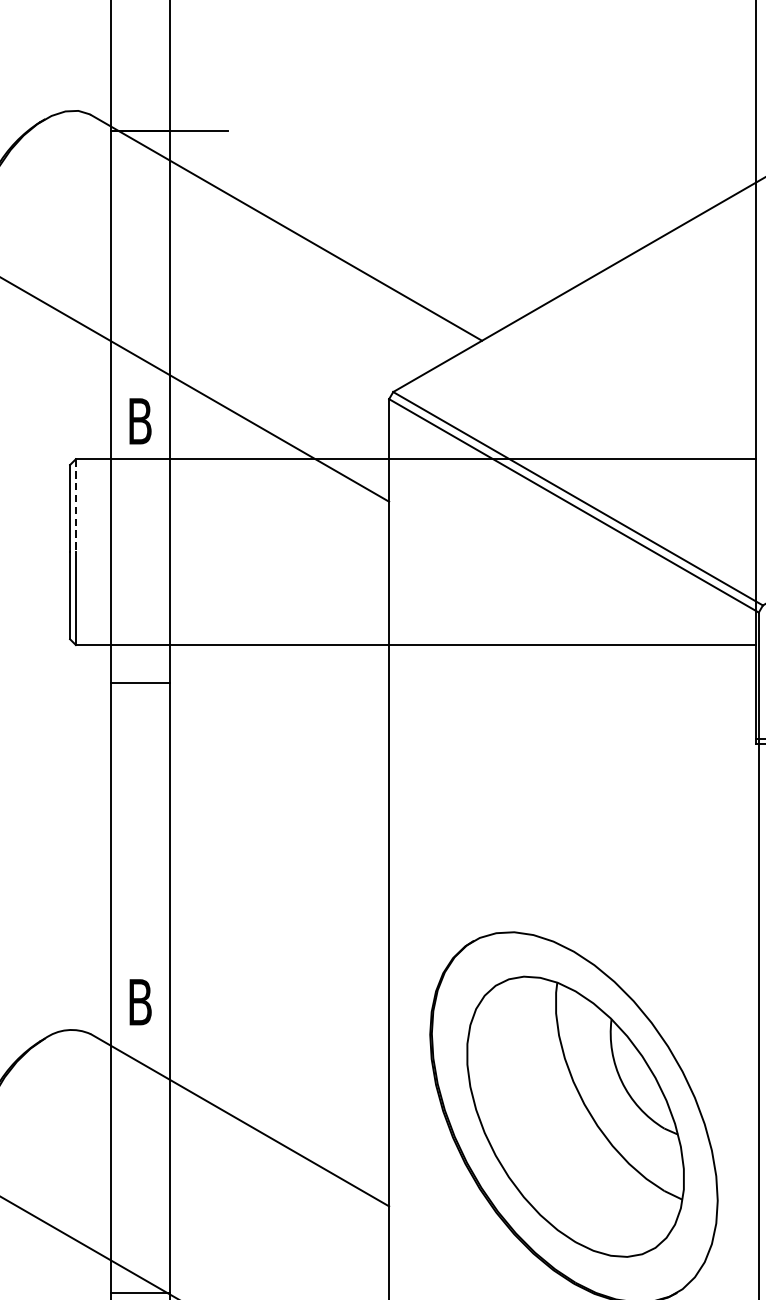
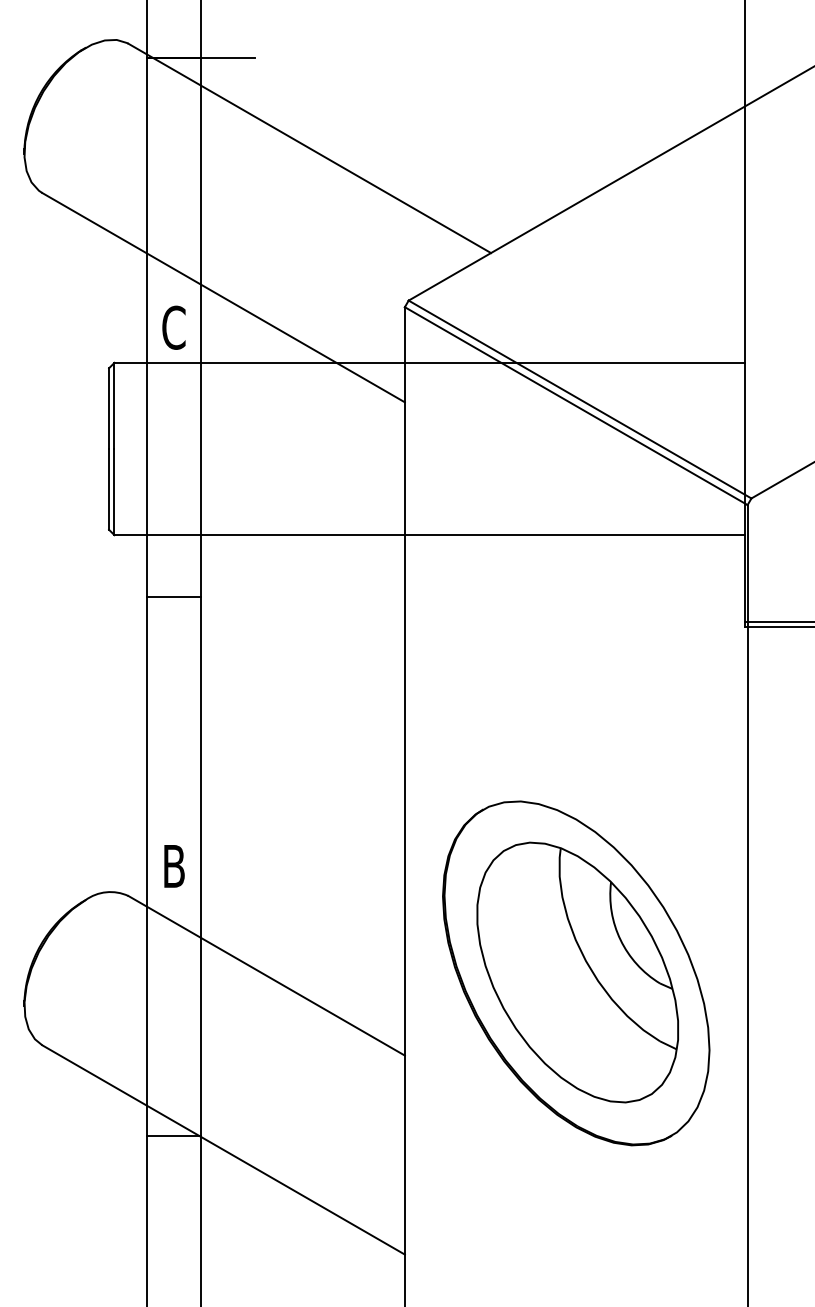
text: (139, 421) -> (173, 327), B -> C
line: (75, 506) -> (114, 406), dashed -> solid
line: (140, 682) -> (174, 596), moved

